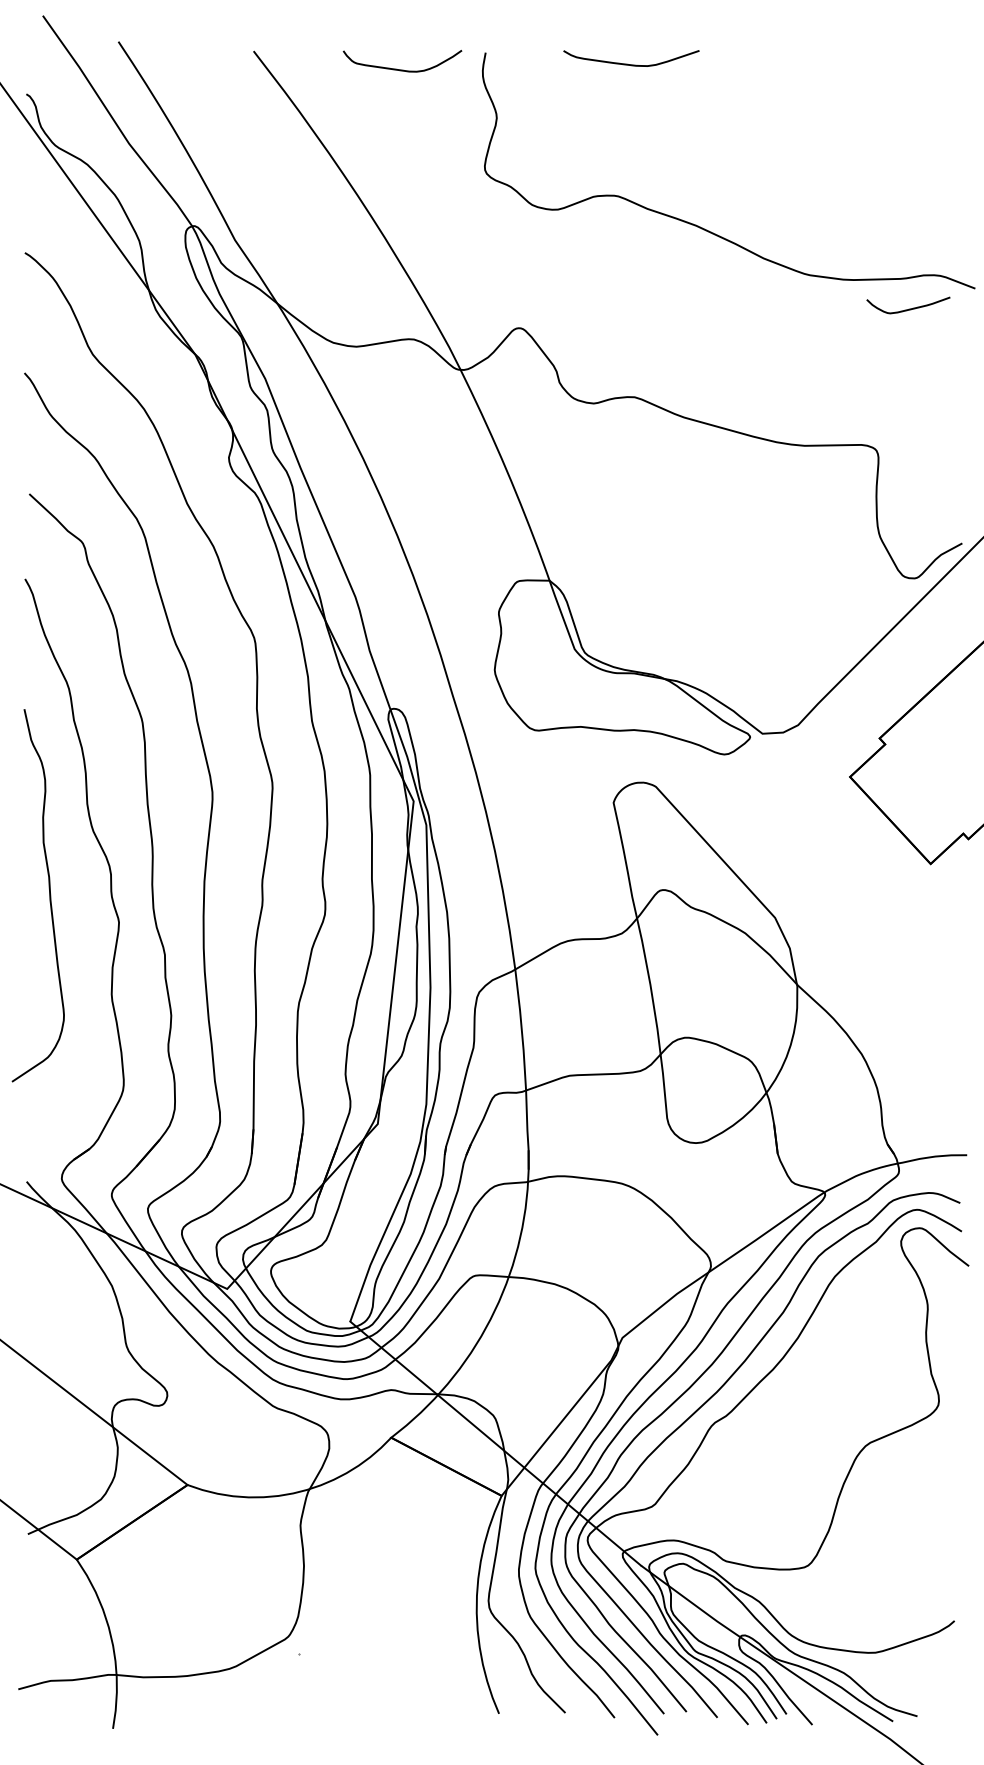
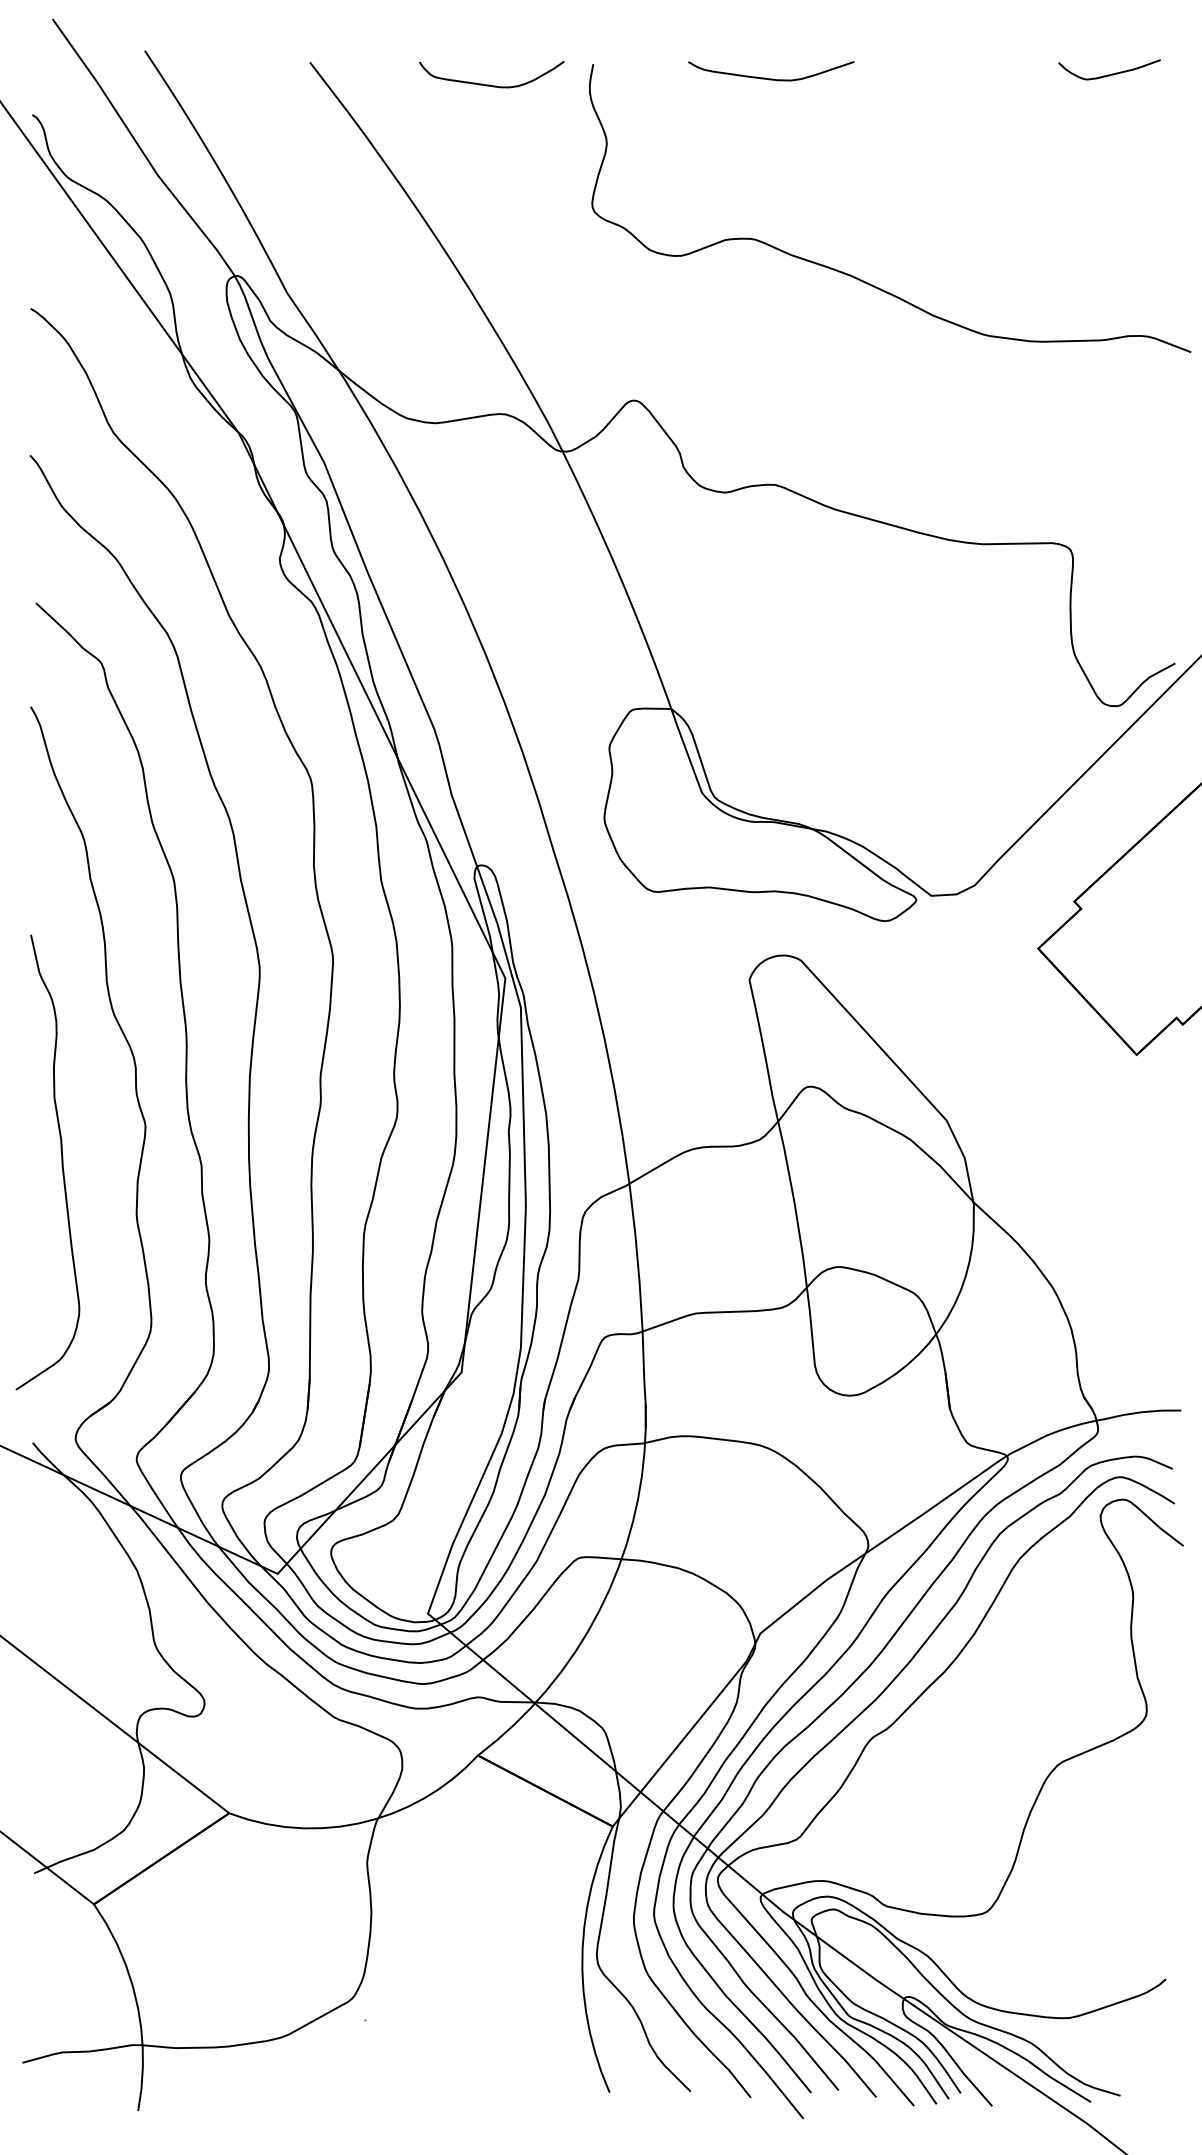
curve: (910, 308) -> (1111, 73), moved
curve: (49, 895) -> (61, 1162), moved

